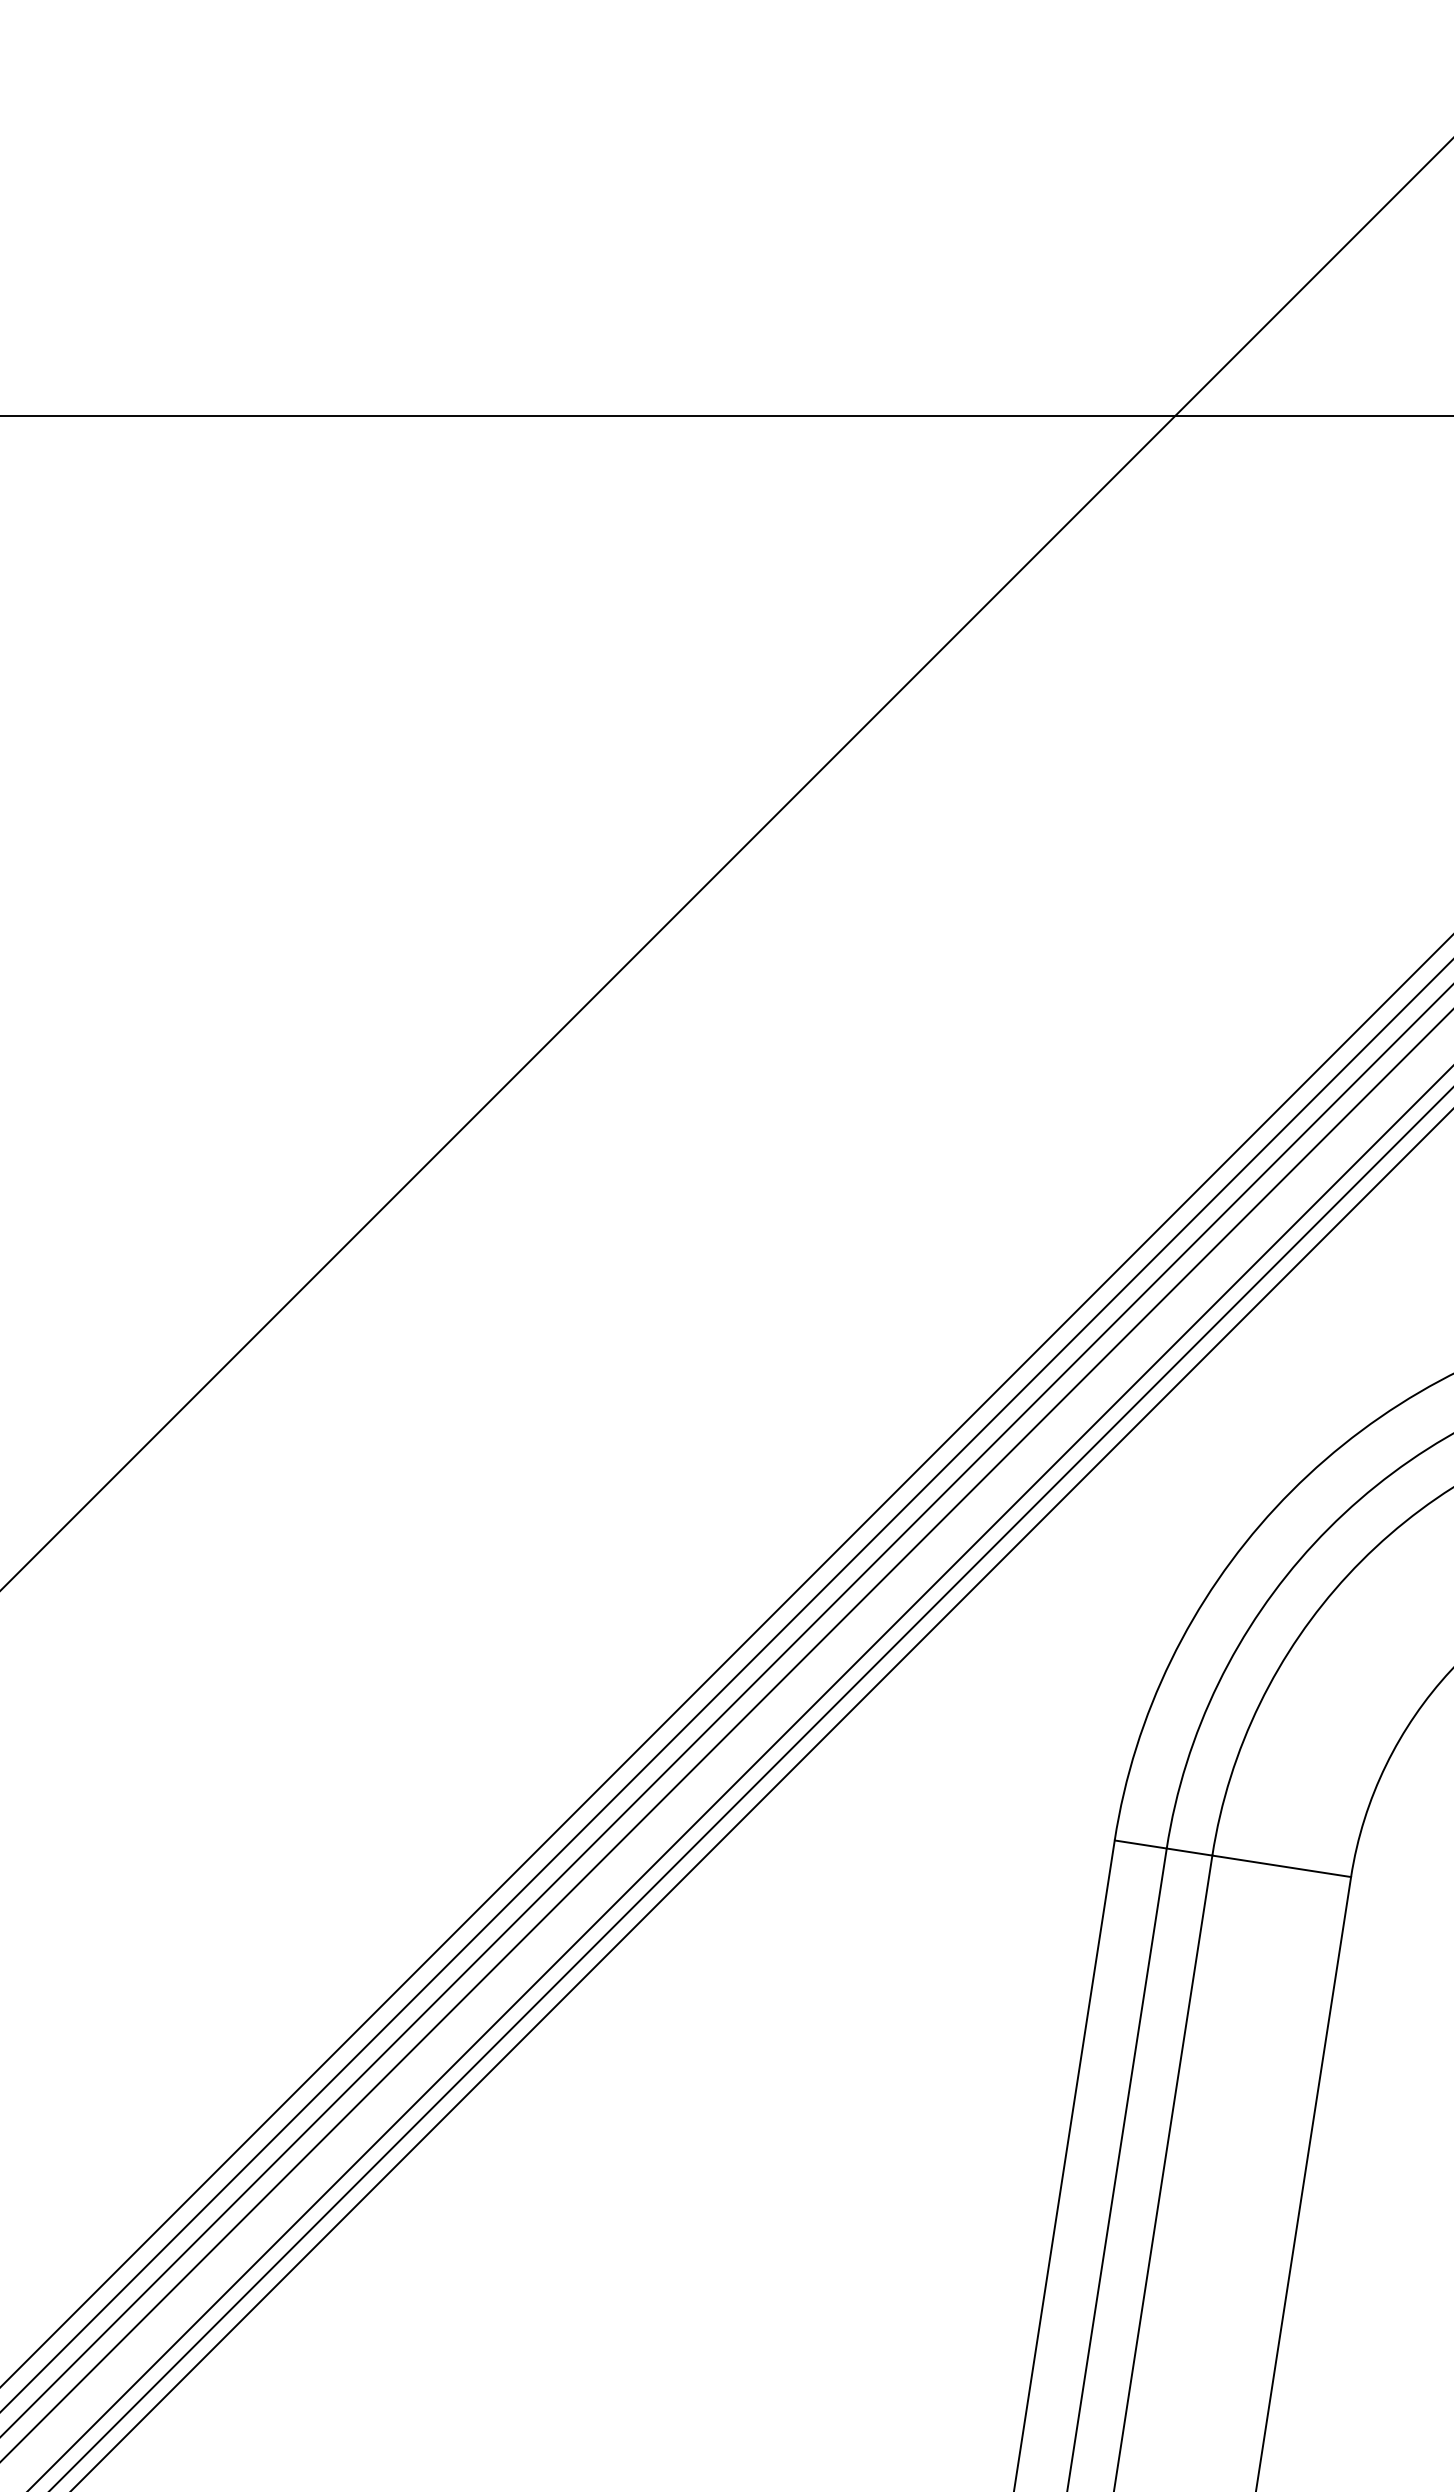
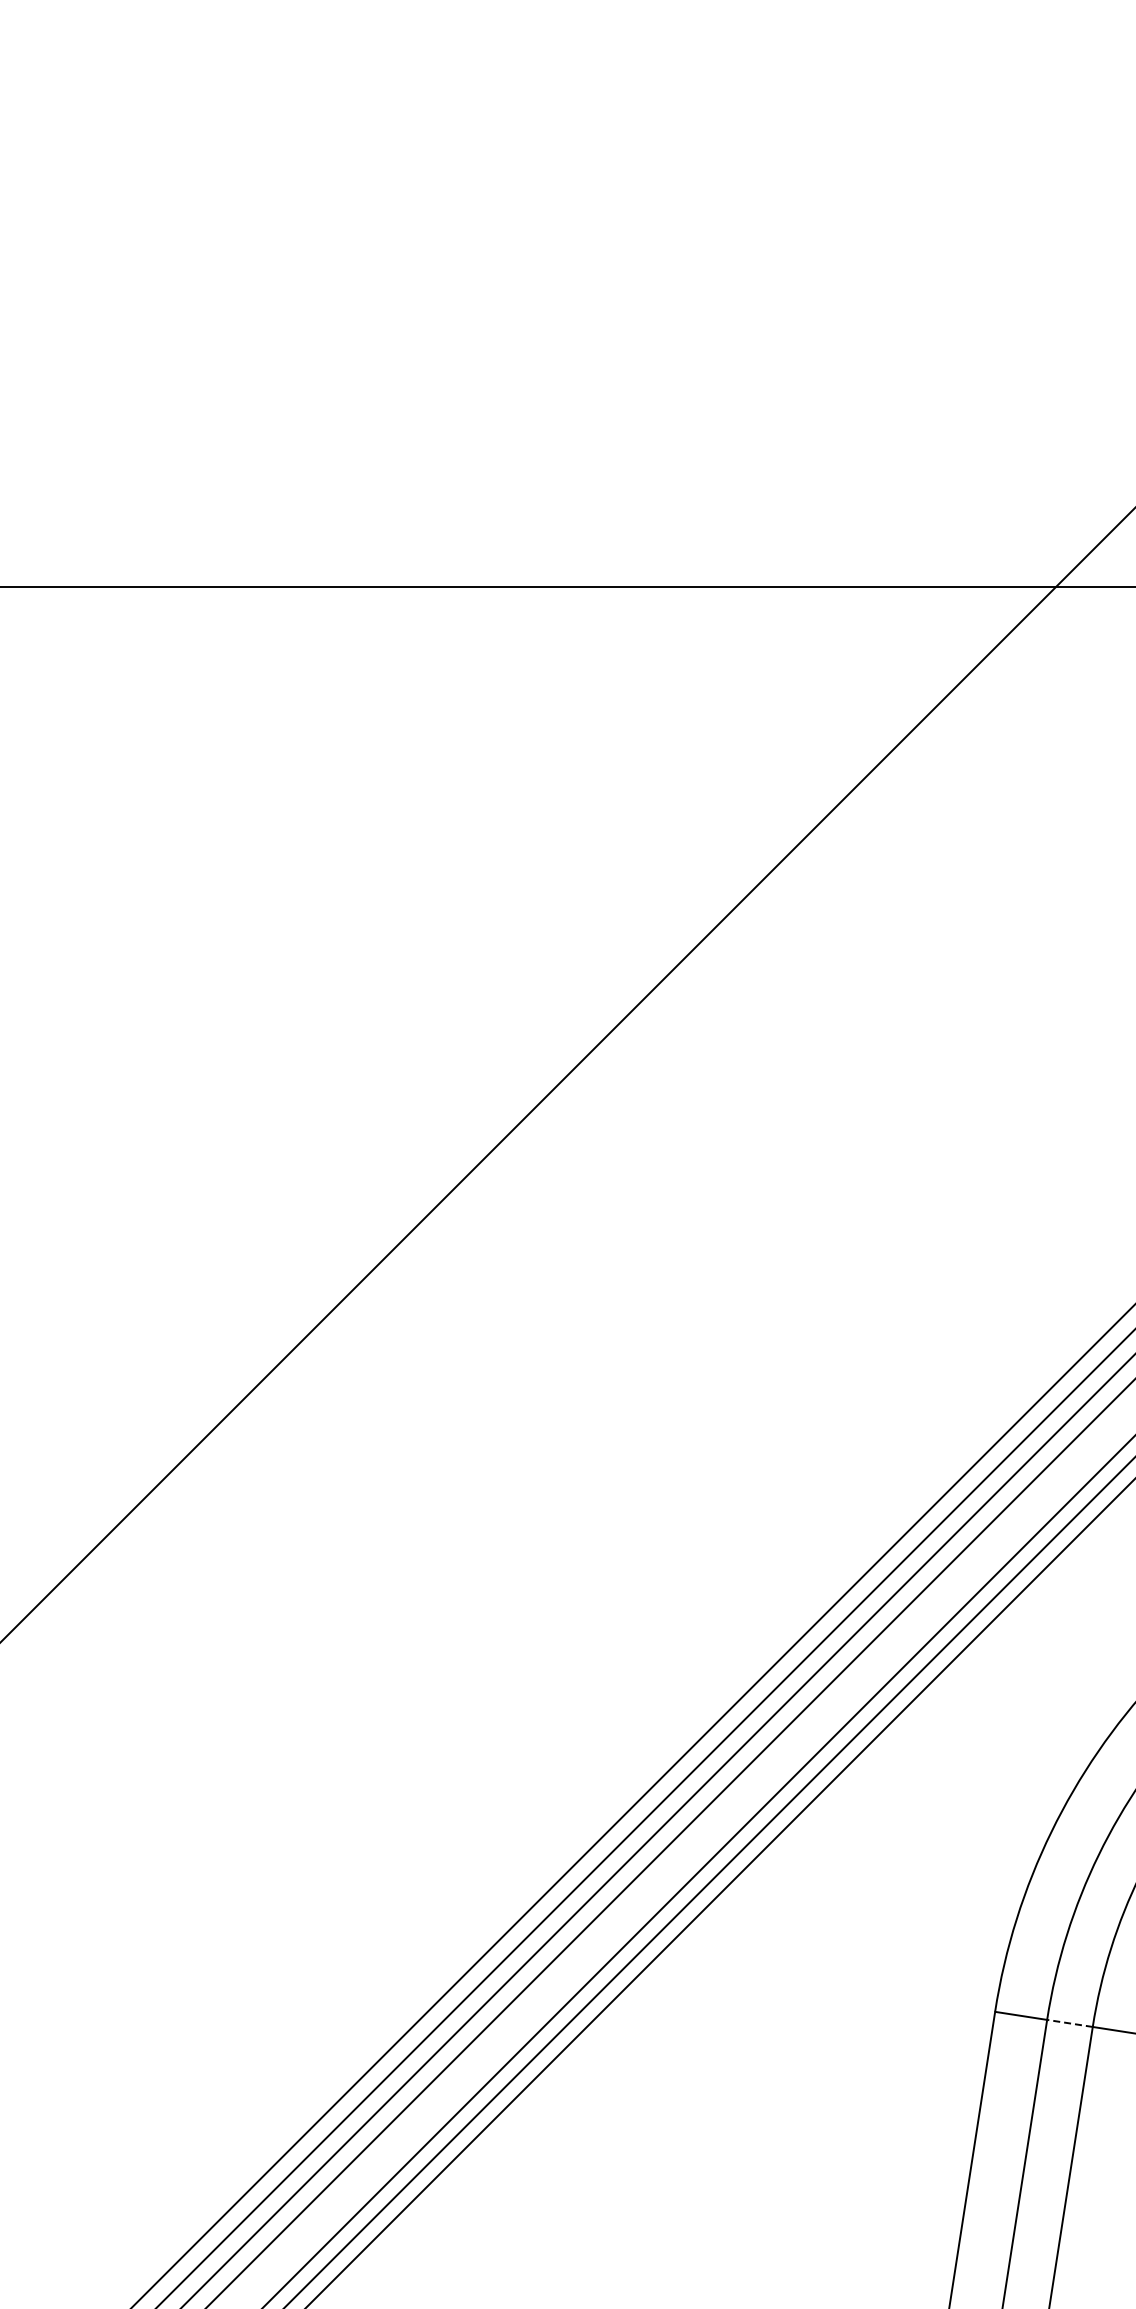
line: (1189, 1851) -> (1069, 2022), solid -> dashed

